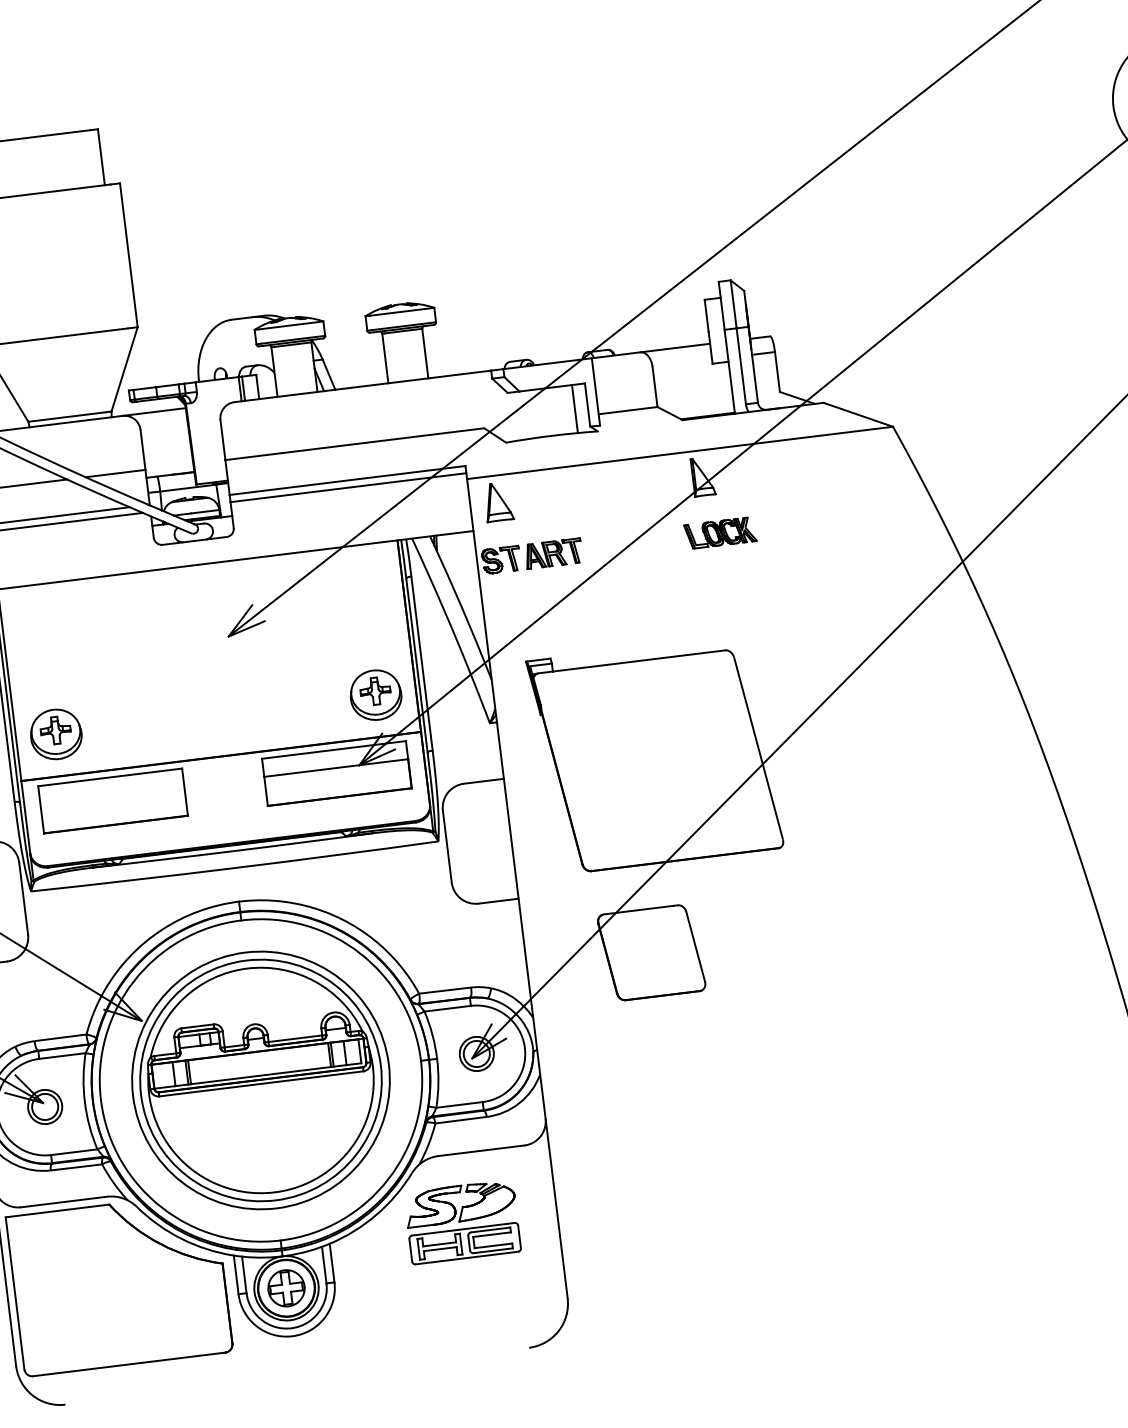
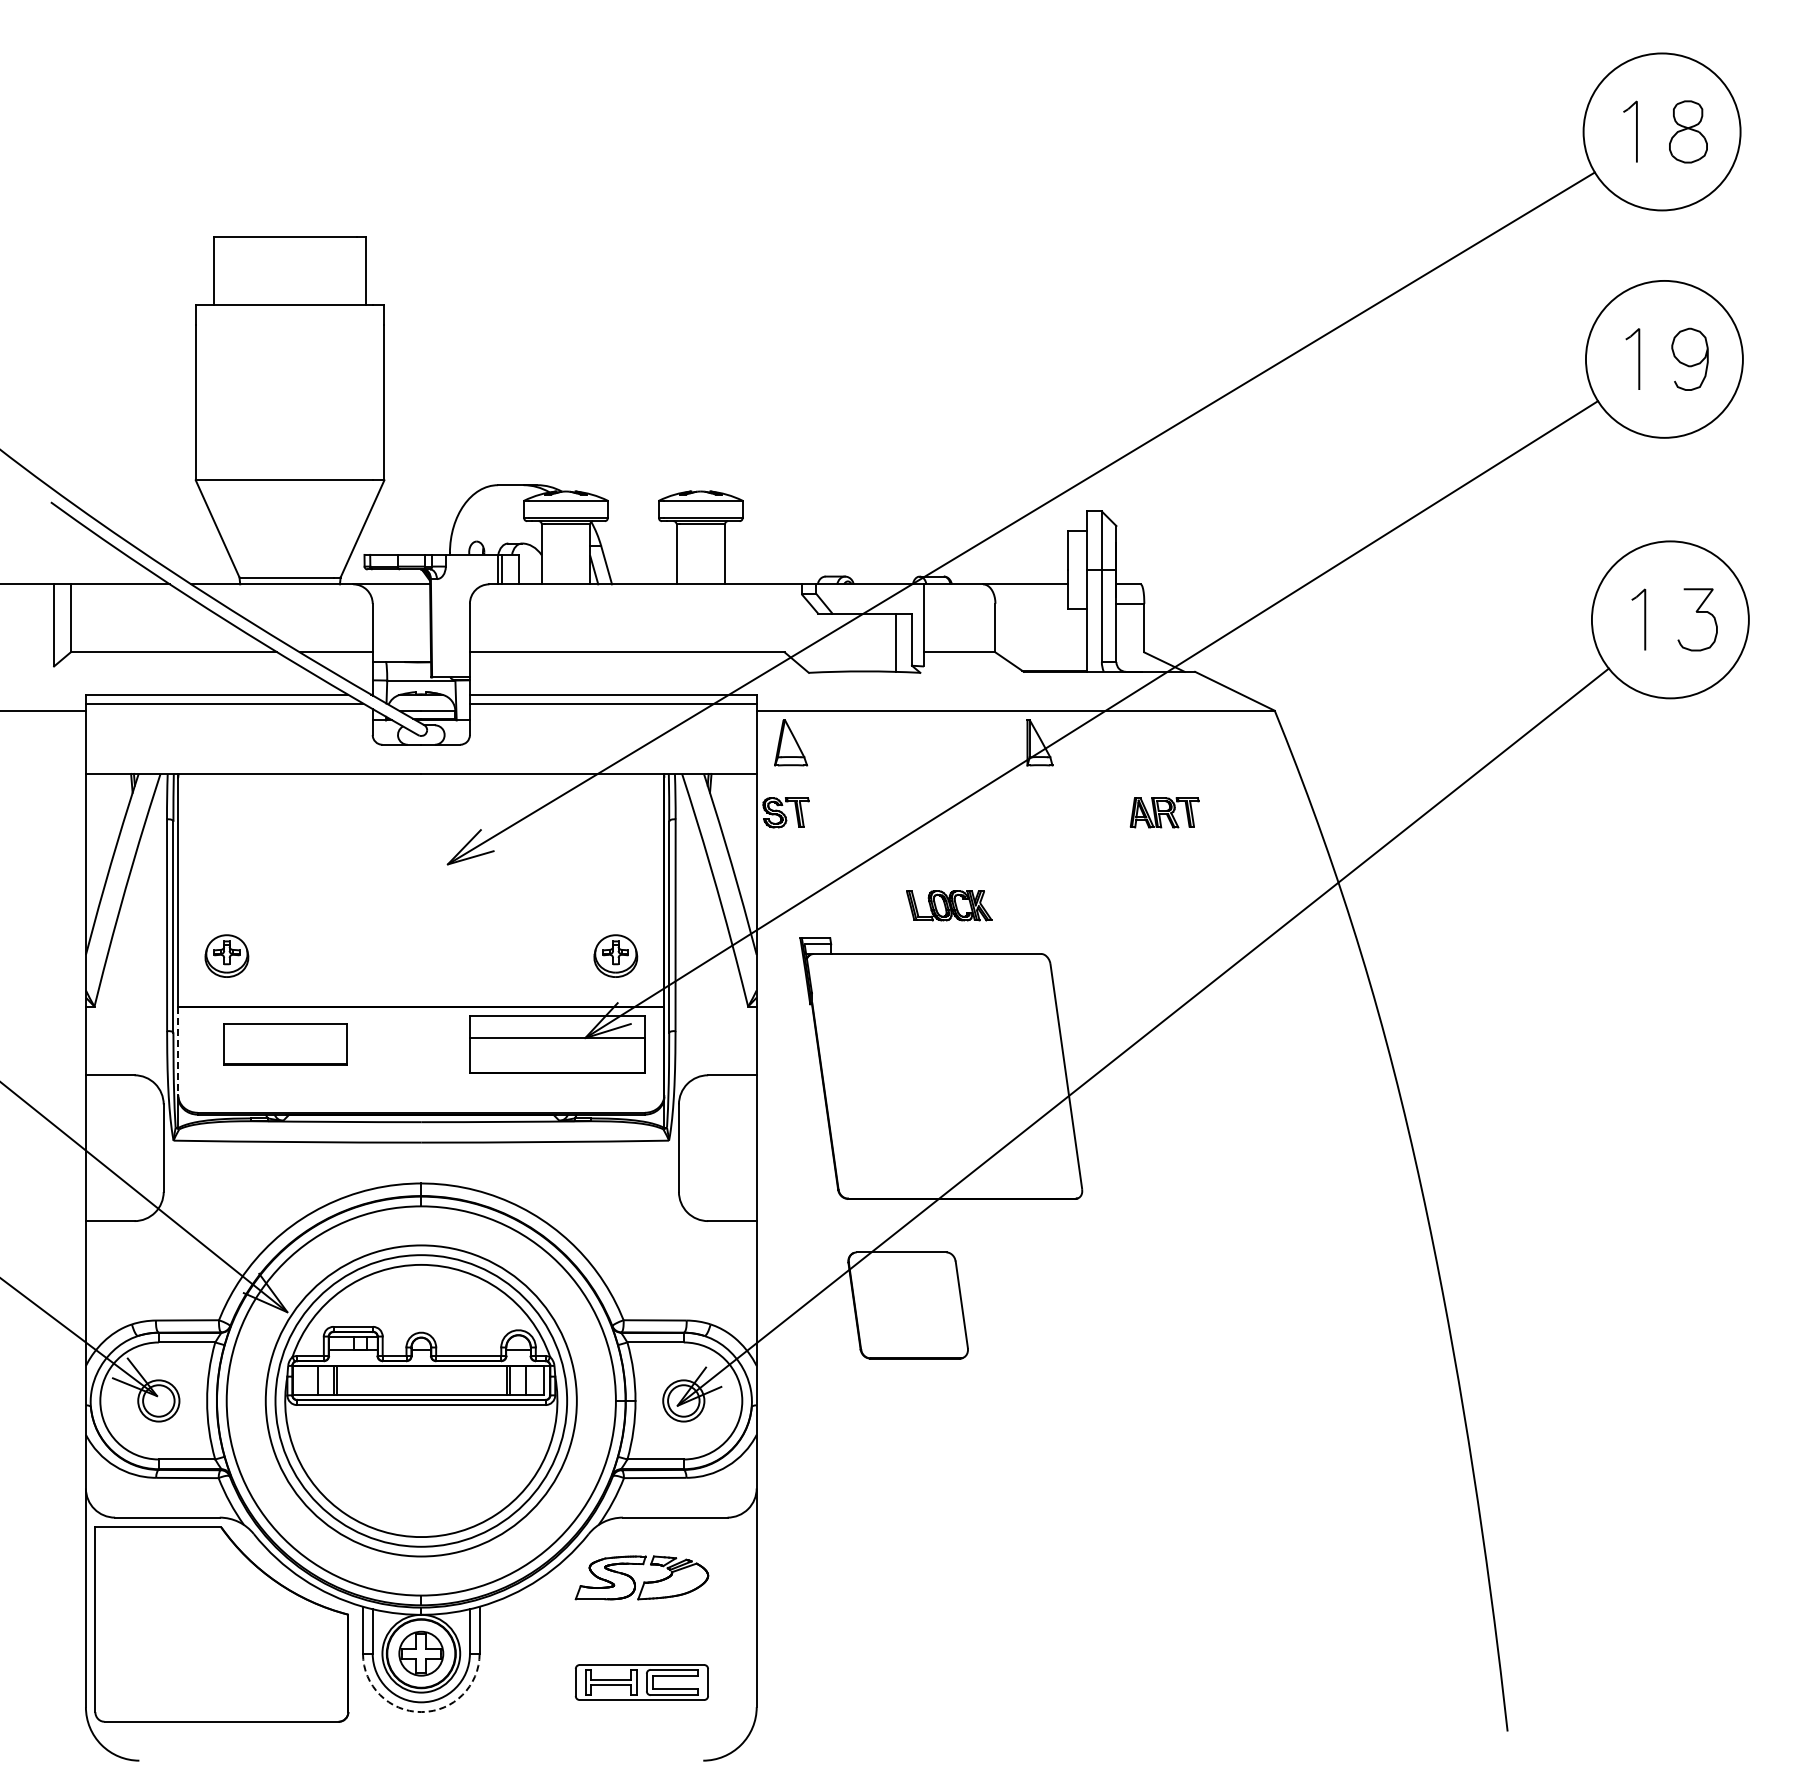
part: (720, 532) -> (949, 905), moved
part: (553, 553) -> (1164, 812), moved
part: (375, 694) -> (615, 955), size x0.7
part: (55, 733) -> (226, 955), size x0.7
part: (113, 801) -> (285, 1044), size x0.7
line: (26, 817) -> (178, 1051), solid -> dashed
part: (464, 1243) -> (641, 1682), moved
arc: (292, 1336) -> (421, 1712), solid -> dashed

